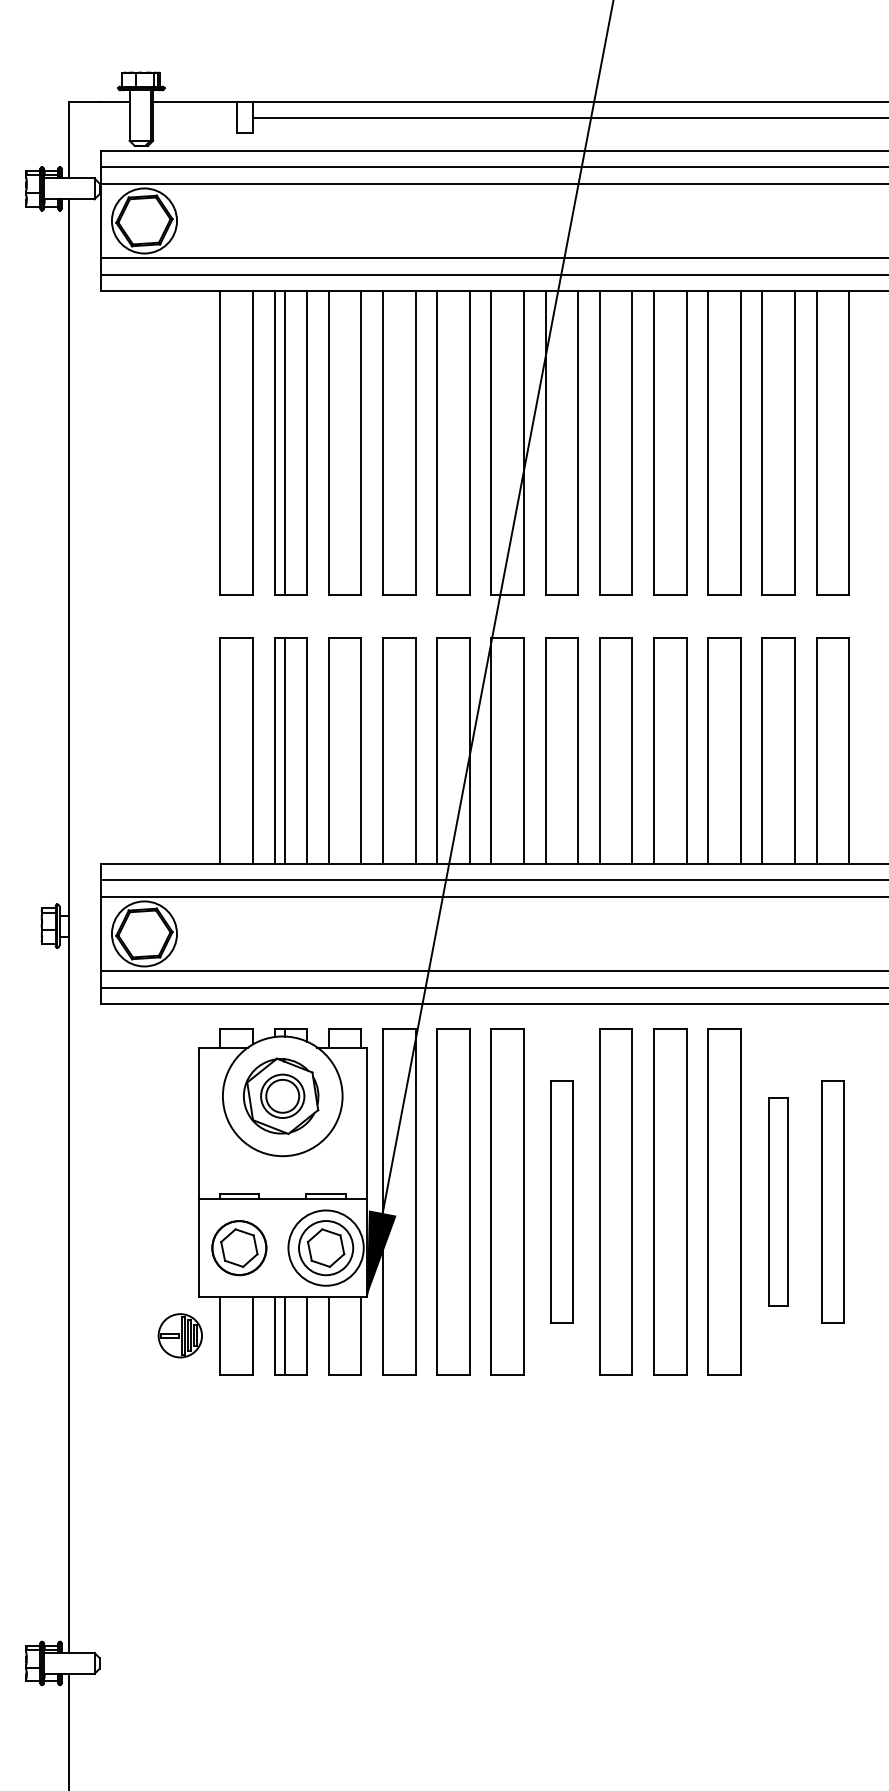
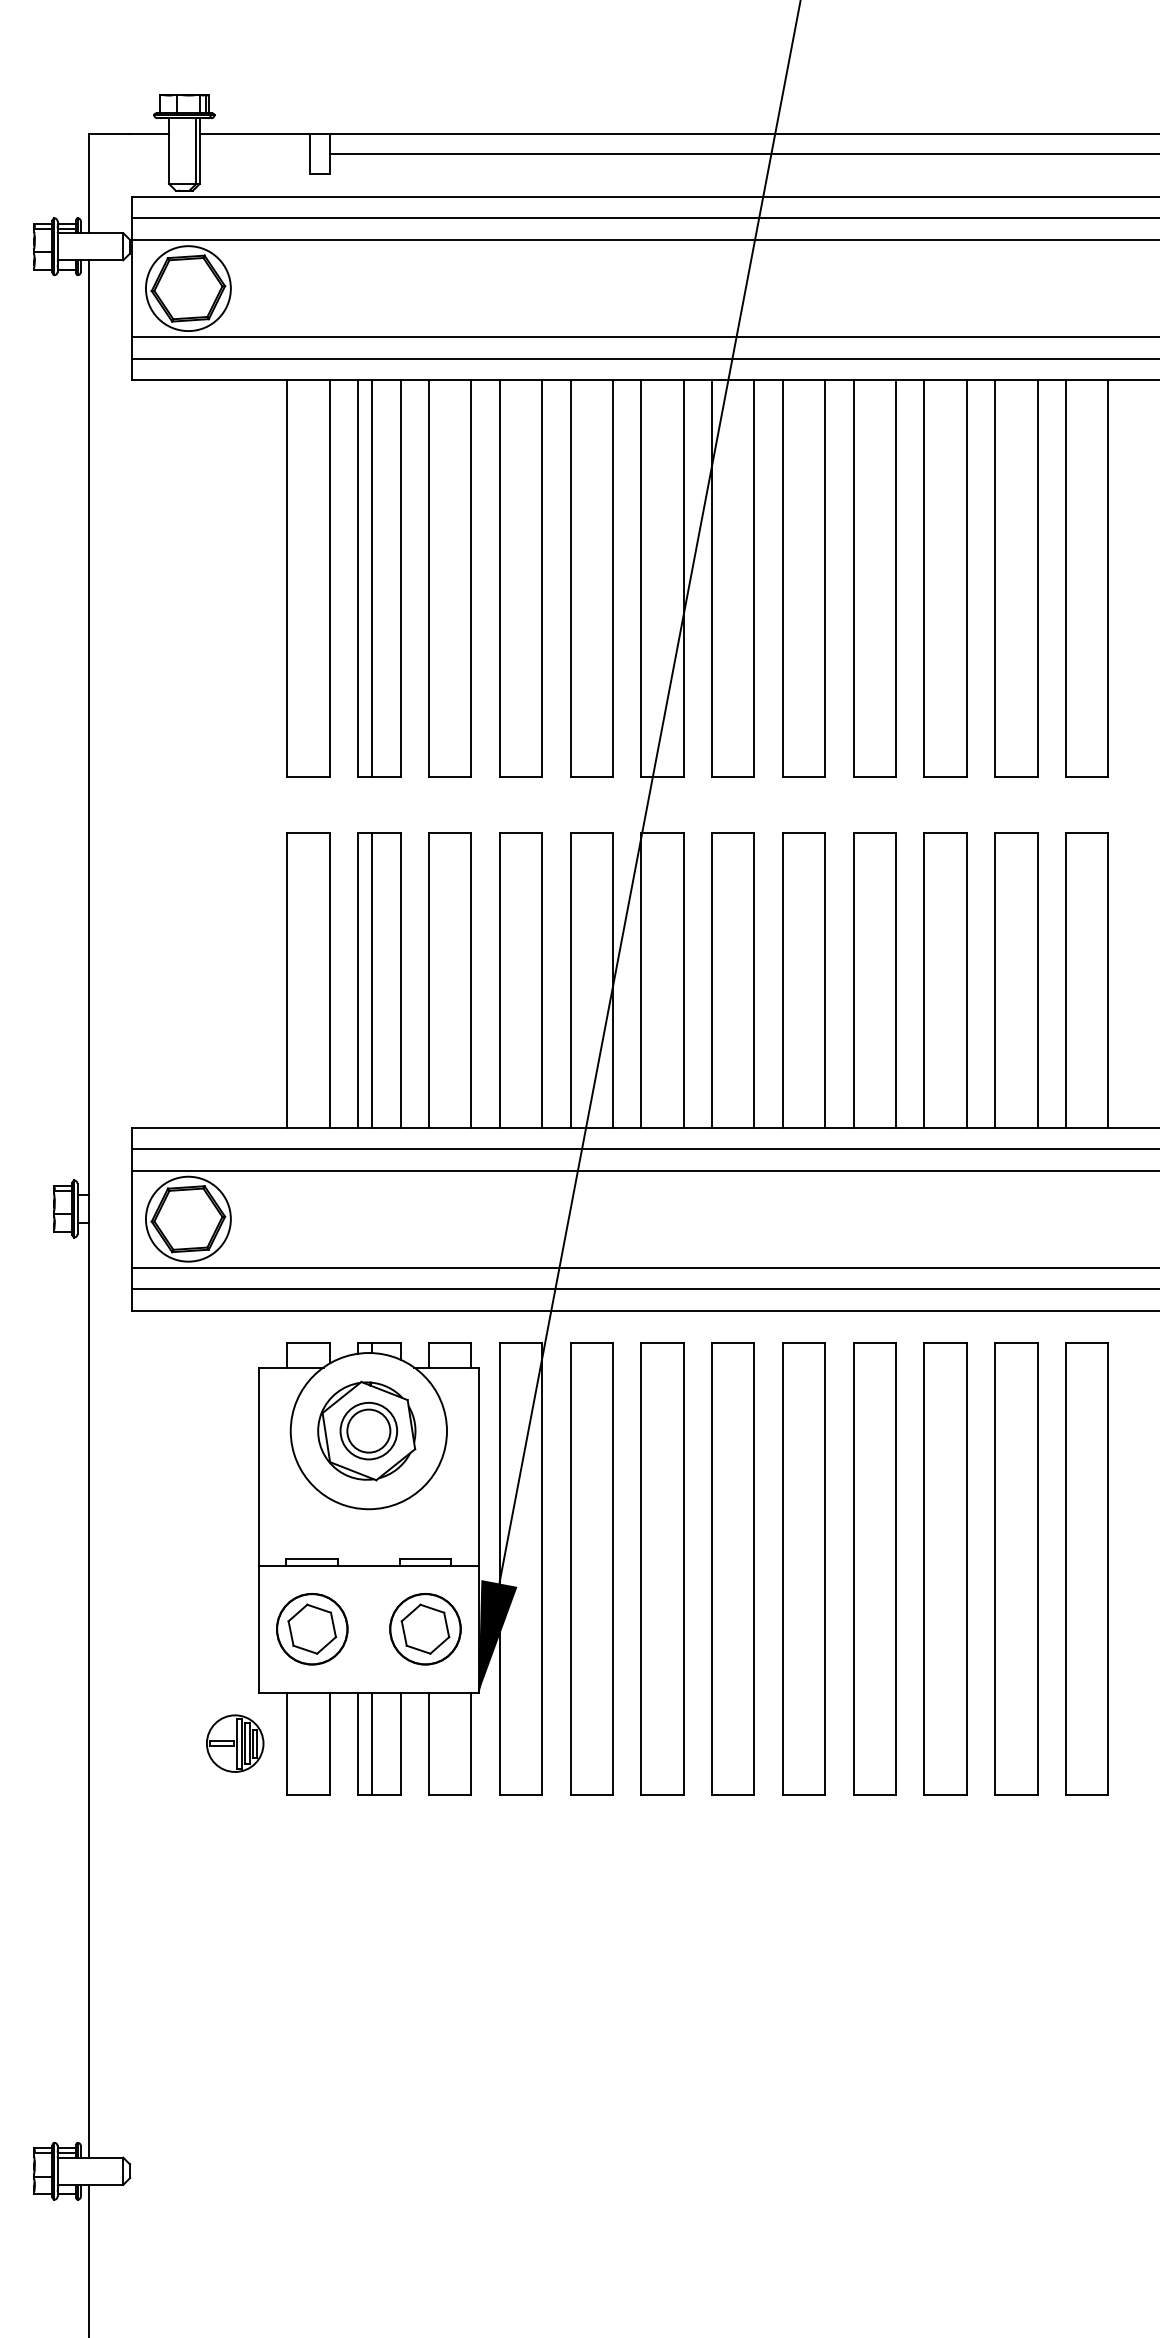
part: (561, 1201) -> (732, 1568), size x1.43
part: (778, 1201) -> (1015, 1568), size x1.67
part: (832, 1201) -> (1086, 1568), size x1.43
circle: (326, 1248) -> (425, 1629), size x0.71

